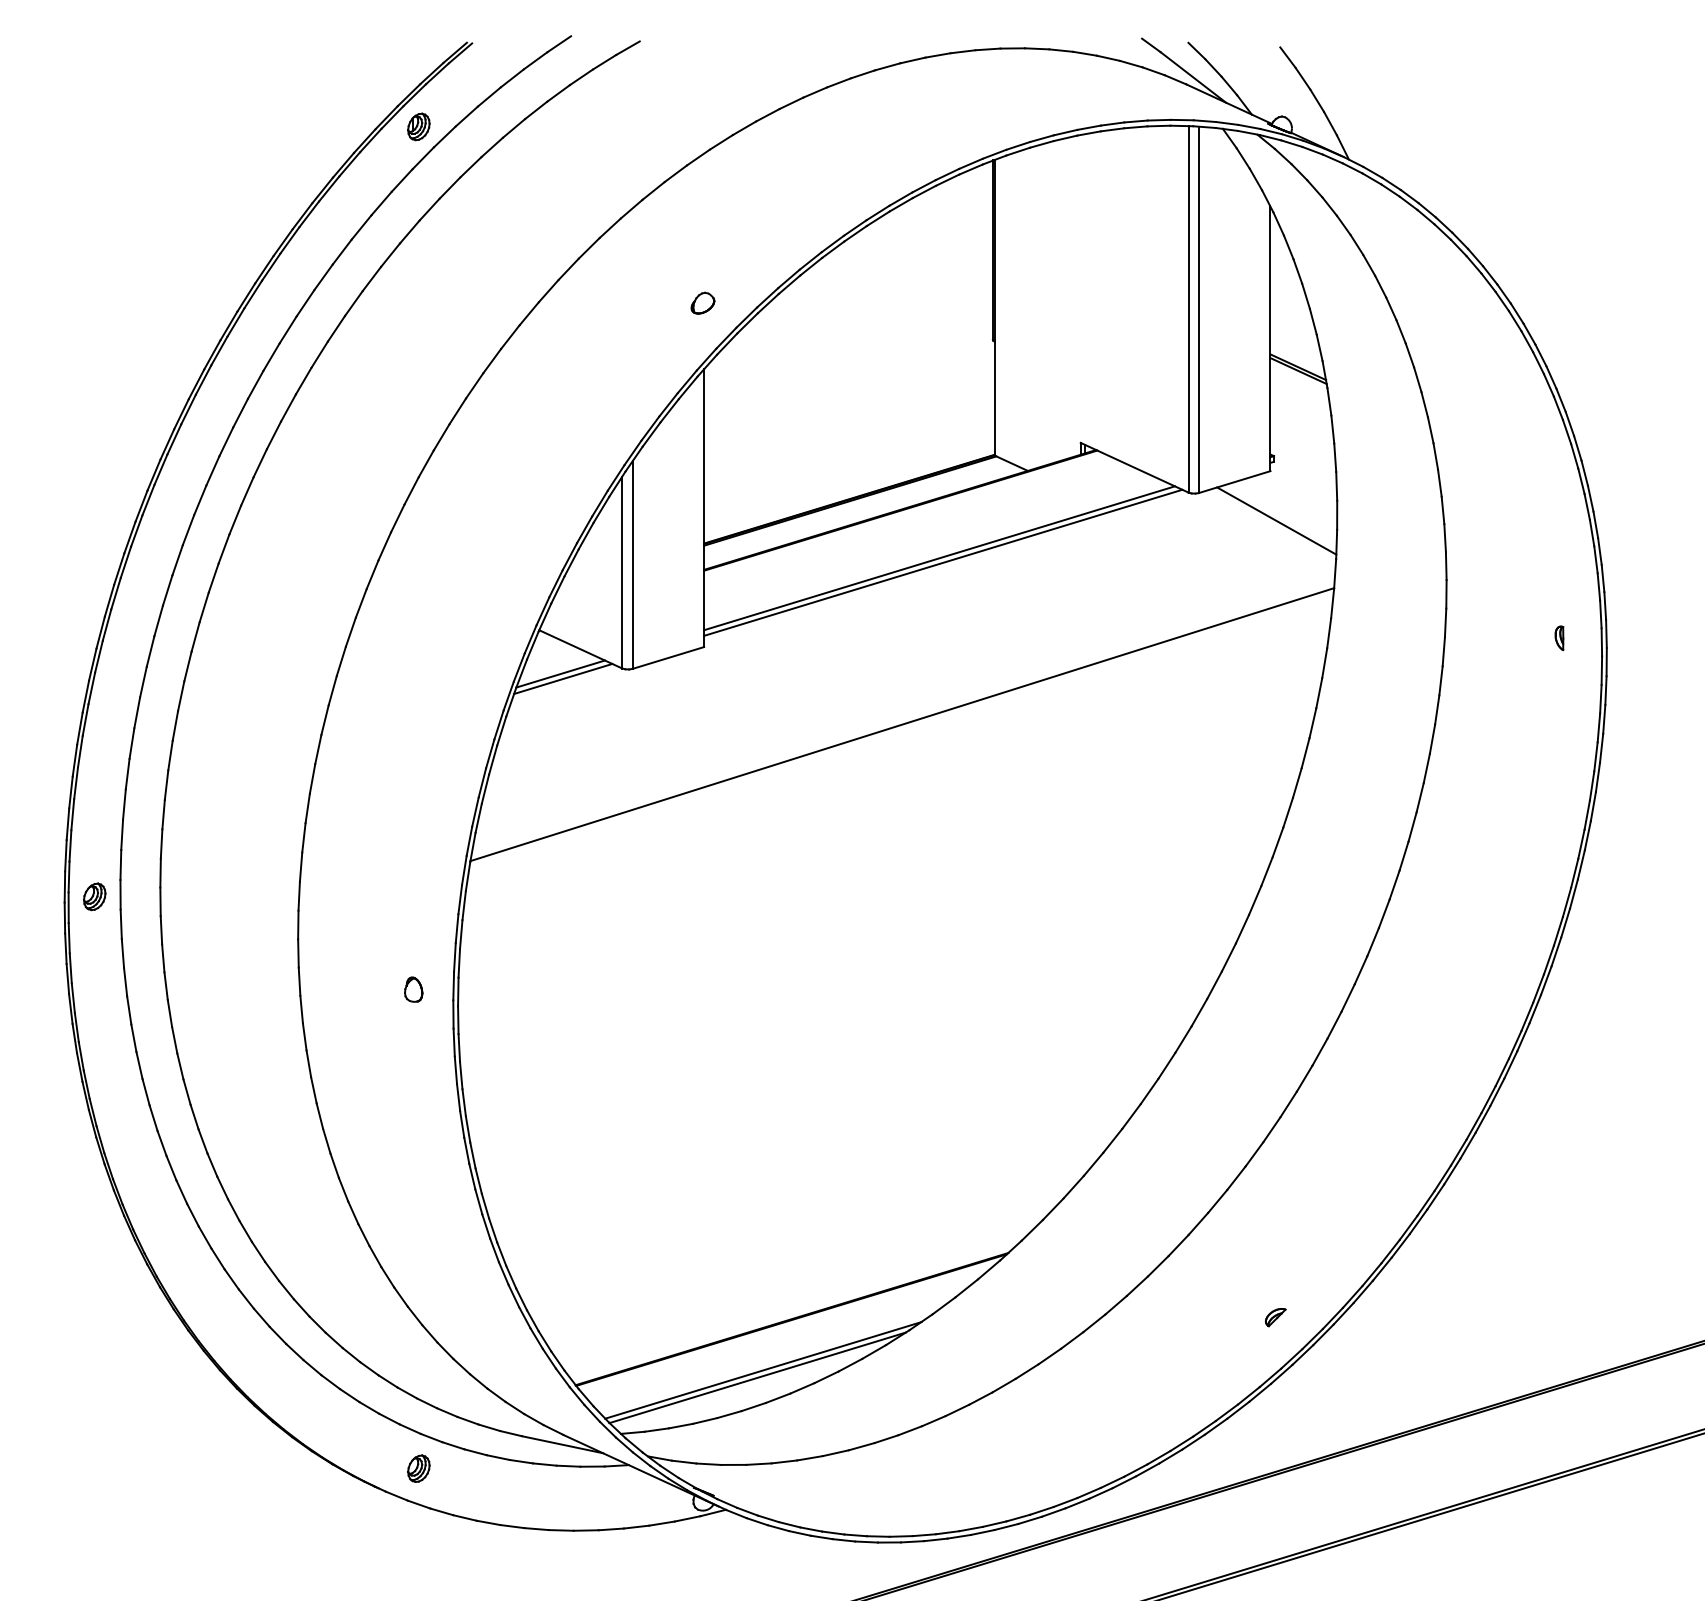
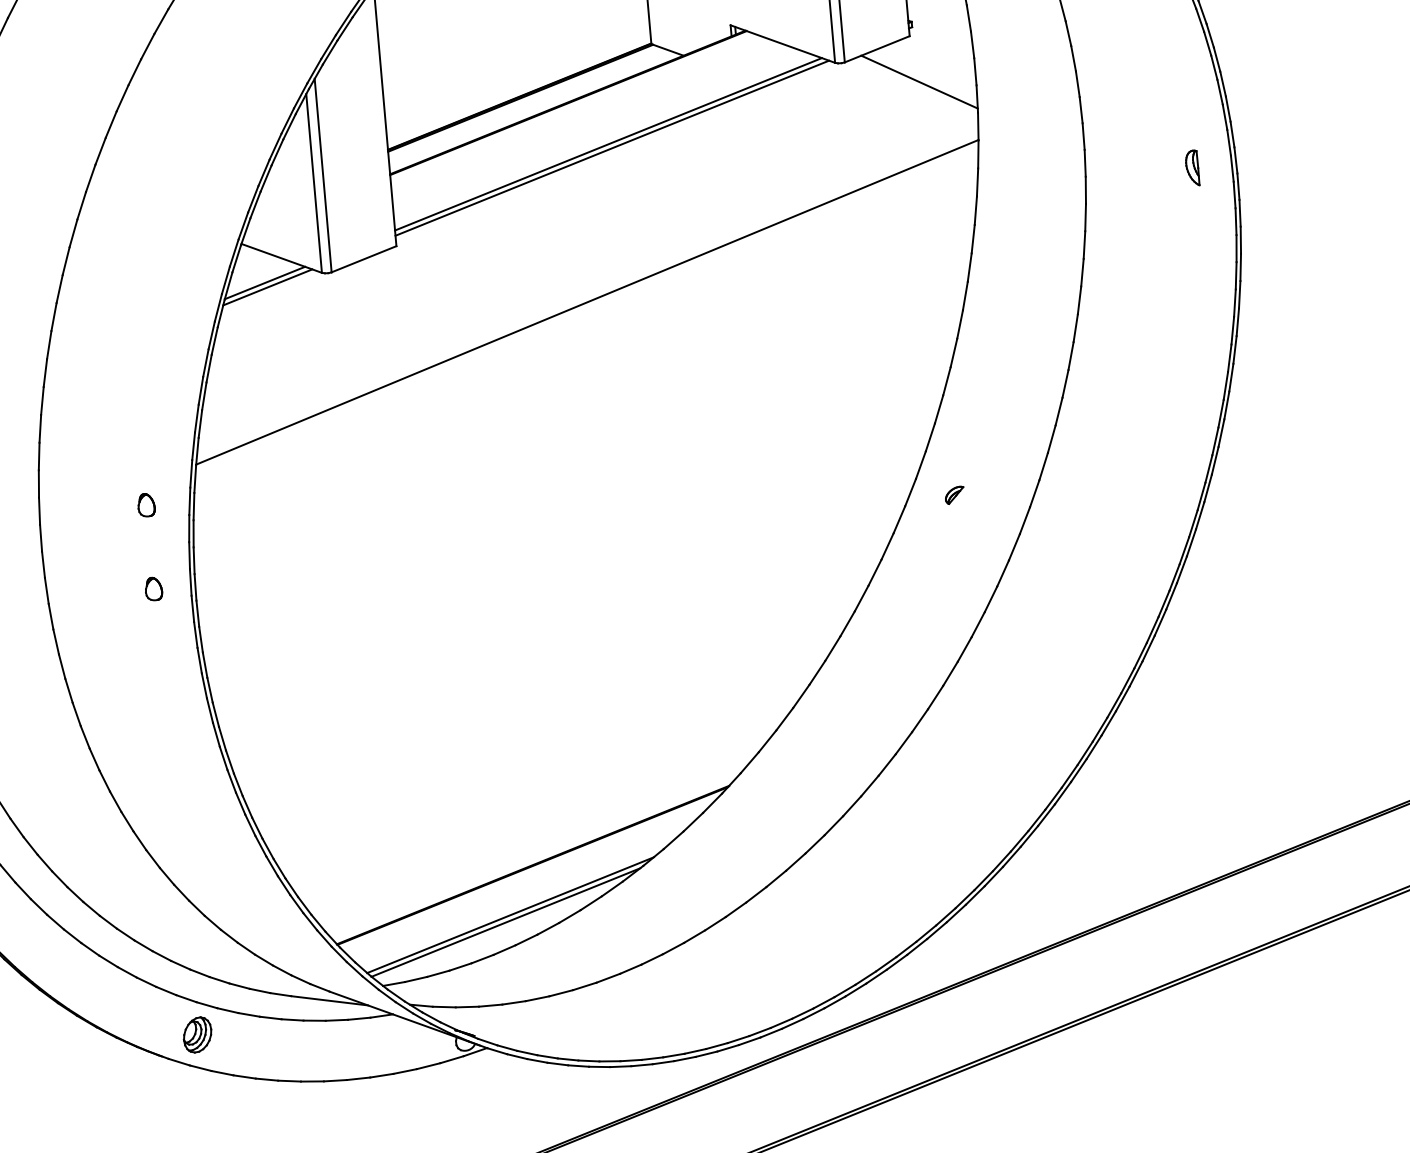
part: (1559, 638) -> (1192, 168), size x1.6
part: (413, 899) -> (146, 505), added
part: (1275, 1317) -> (954, 495), moved
part: (418, 1468) -> (197, 1034), size x1.4

